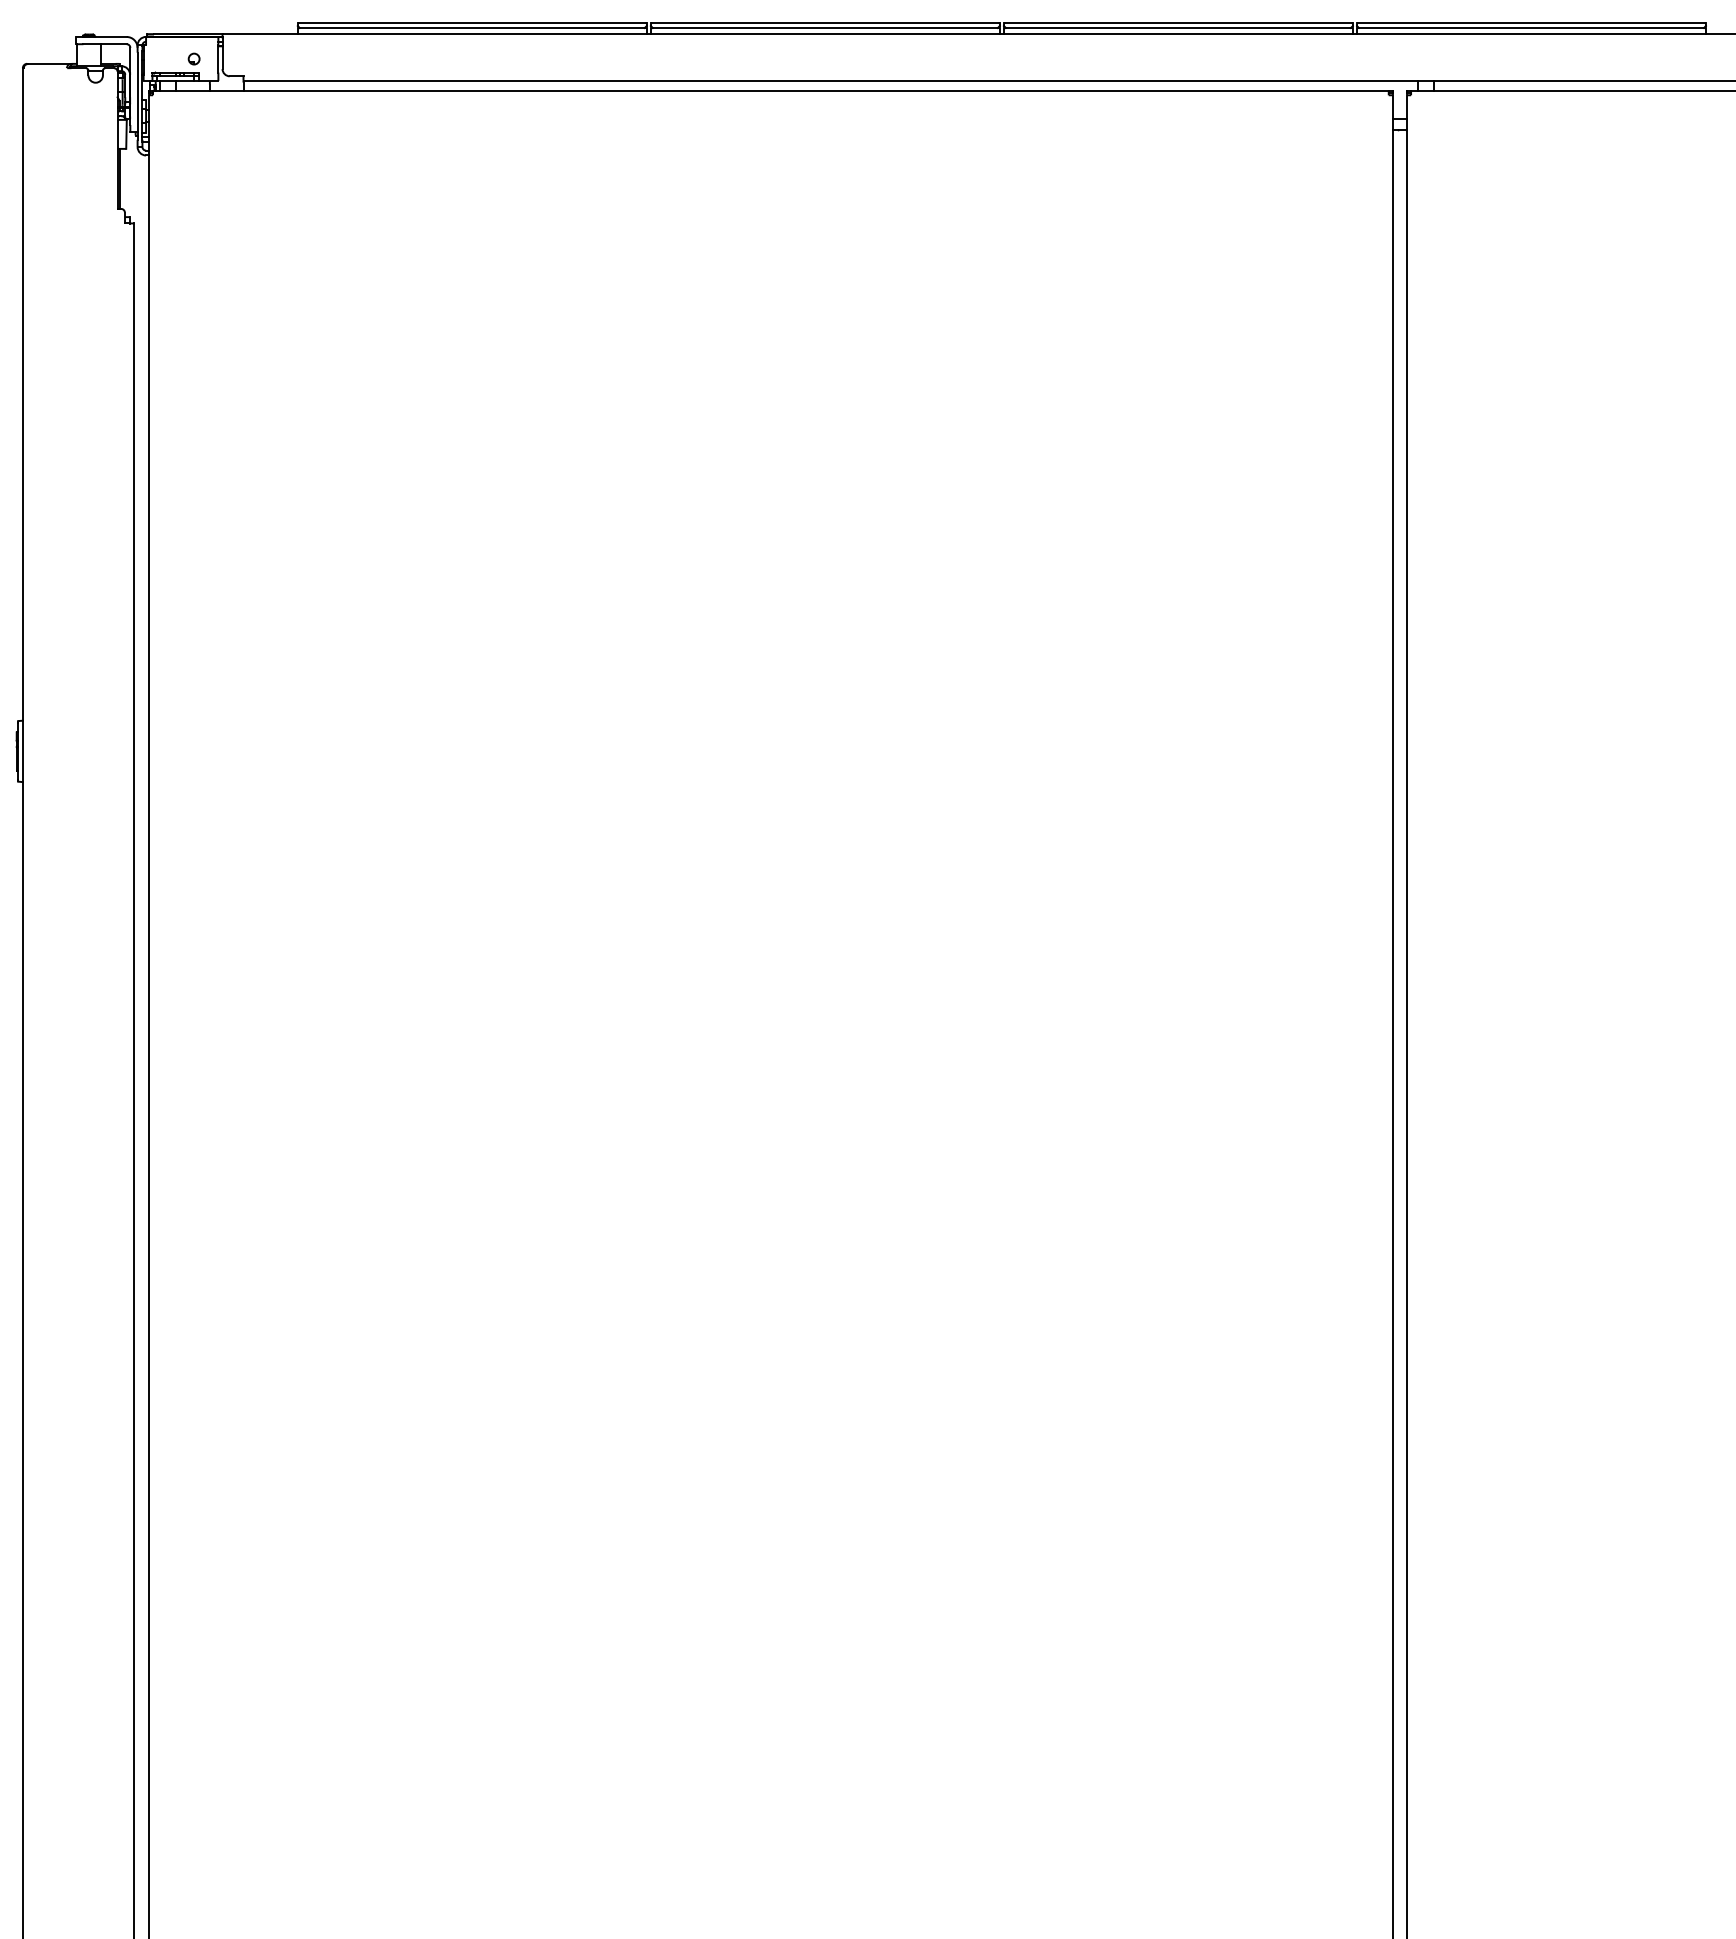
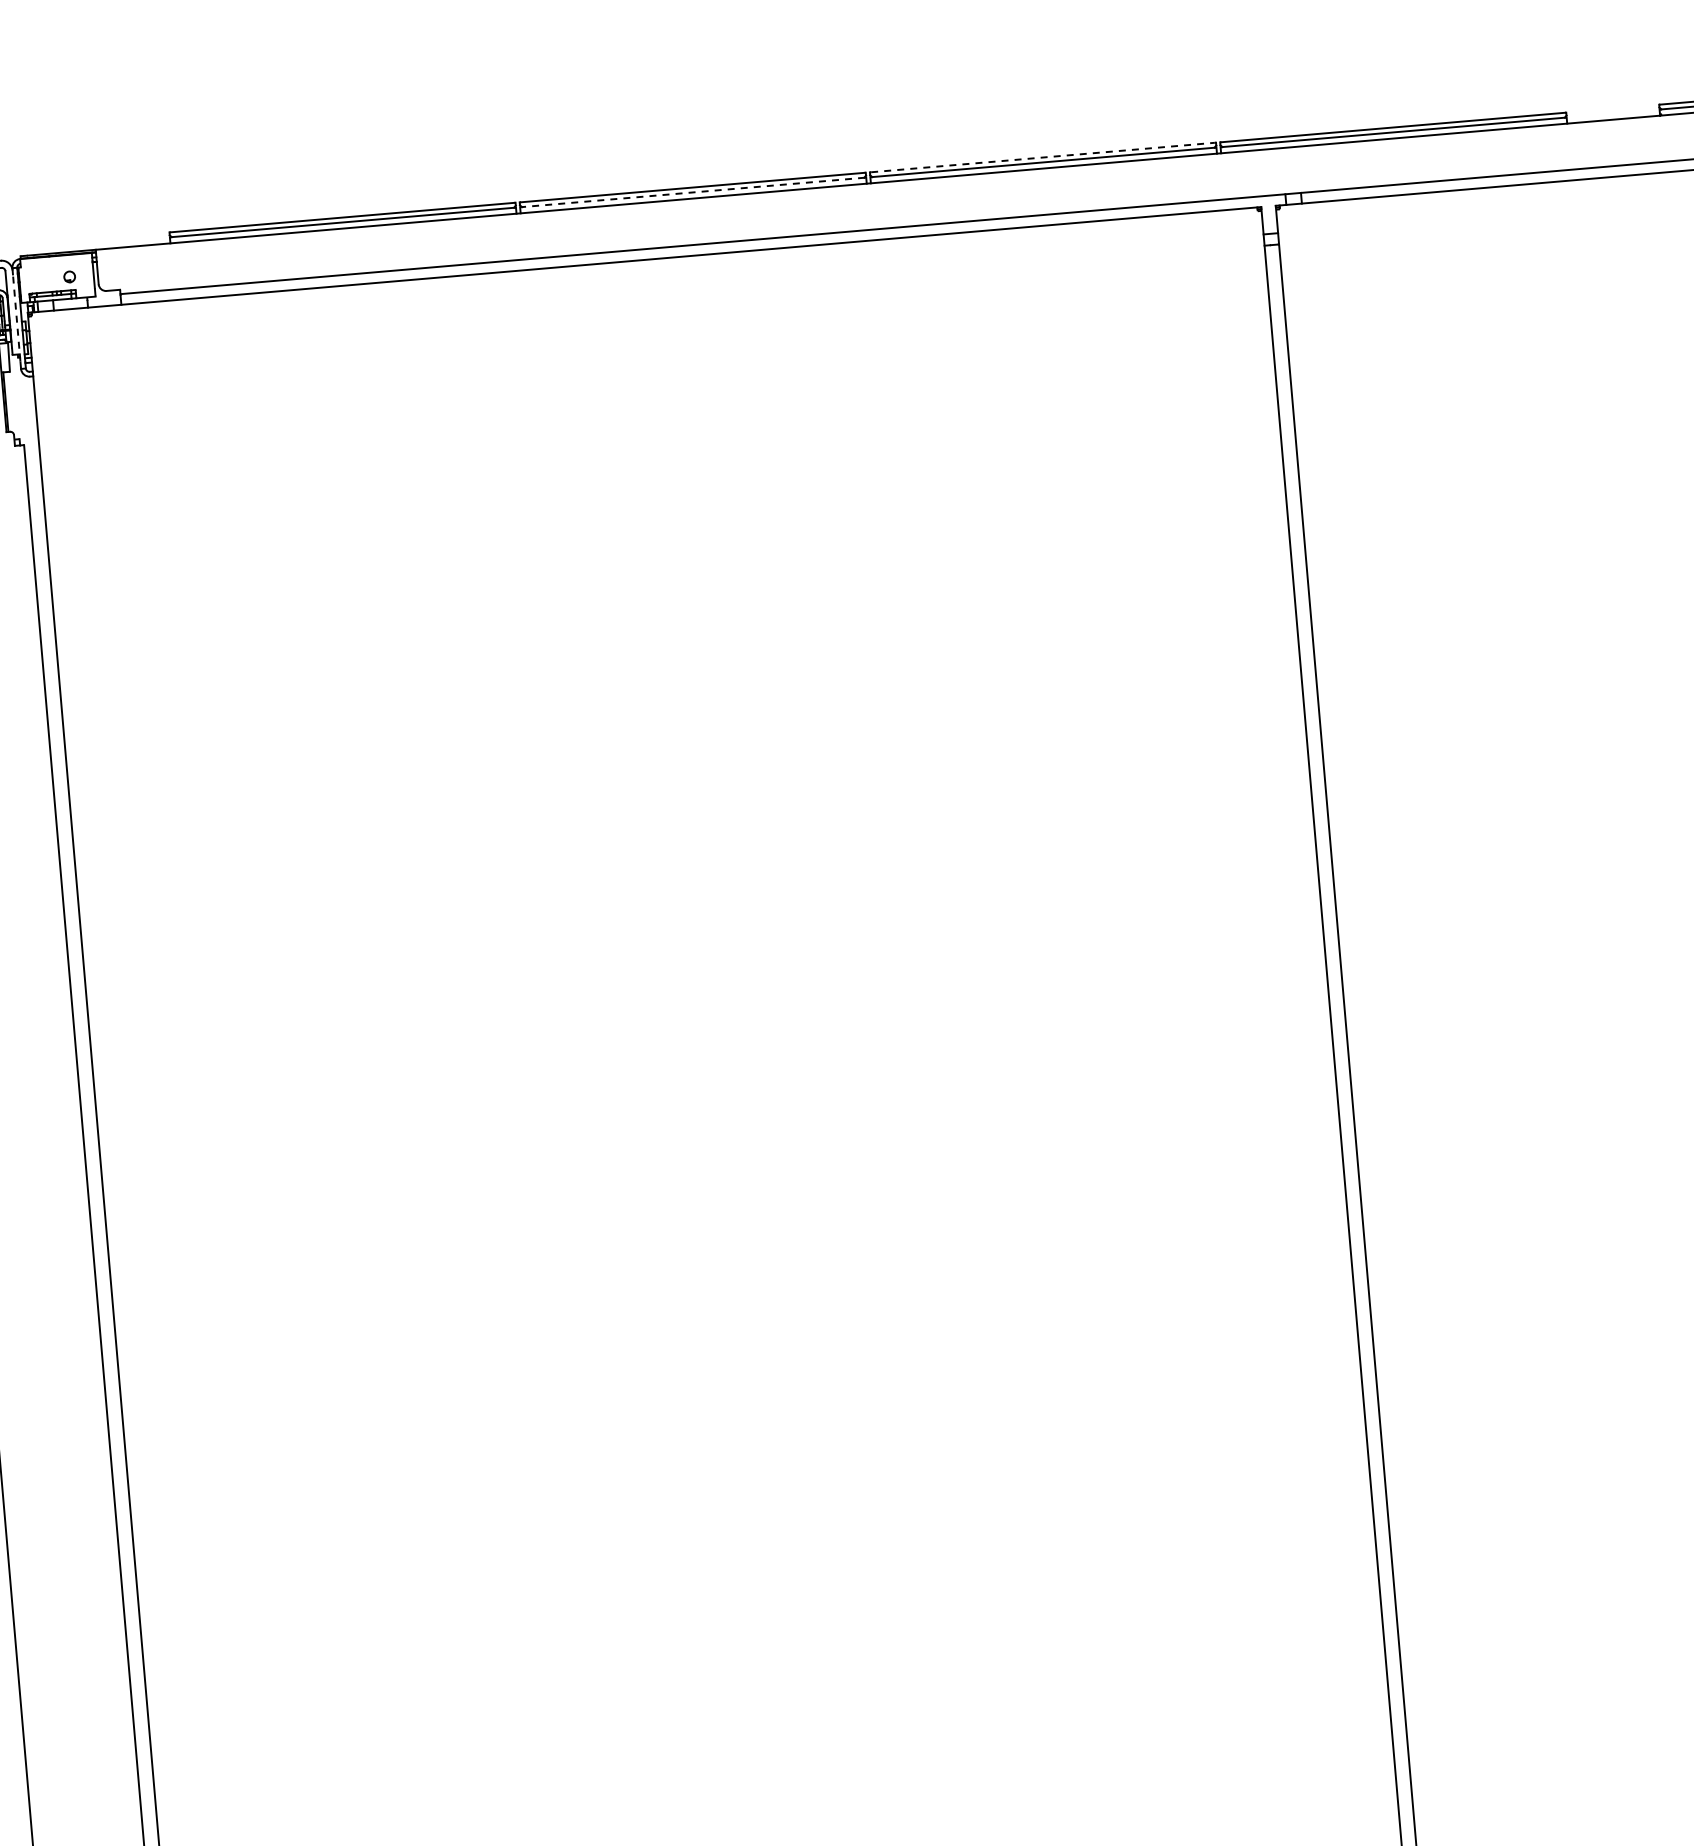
line: (1178, 23) -> (1043, 157), solid -> dashed
line: (824, 28) -> (692, 192), solid -> dashed
line: (137, 96) -> (16, 318), solid -> dashed

